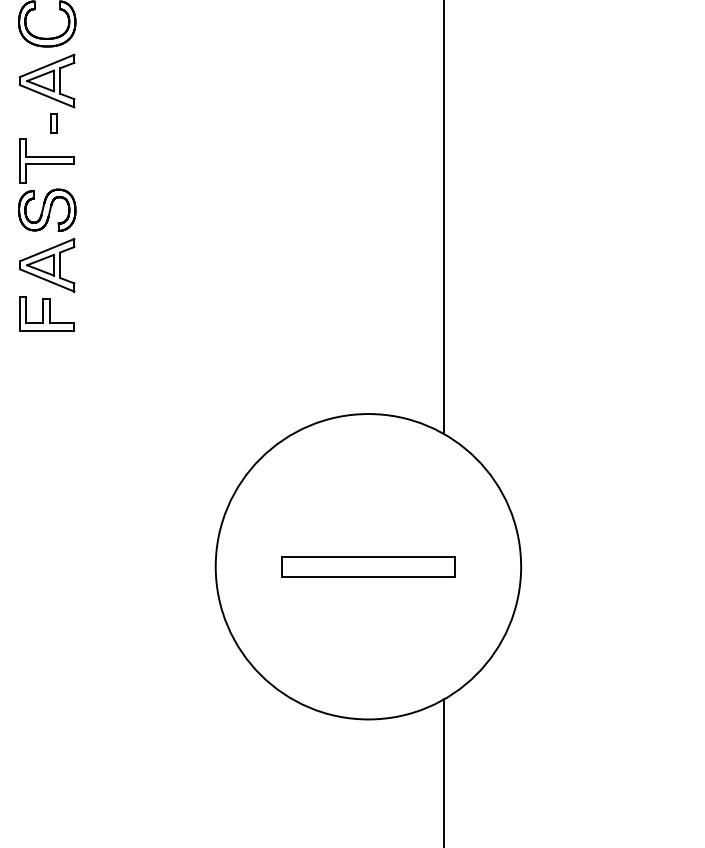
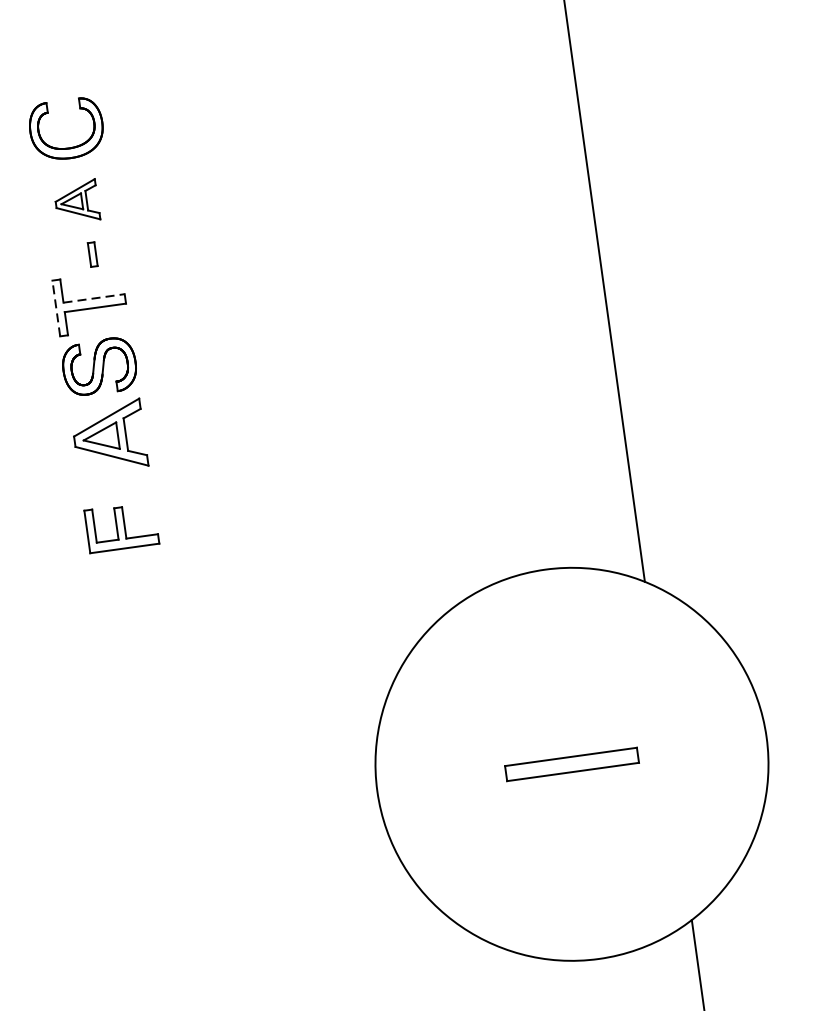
part: (47, 80) -> (76, 201), size x0.6
line: (50, 157) -> (94, 298), solid -> dashed
line: (20, 160) -> (56, 308), solid -> dashed
part: (46, 313) -> (120, 526), moved
part: (368, 566) -> (572, 764), size x0.6

